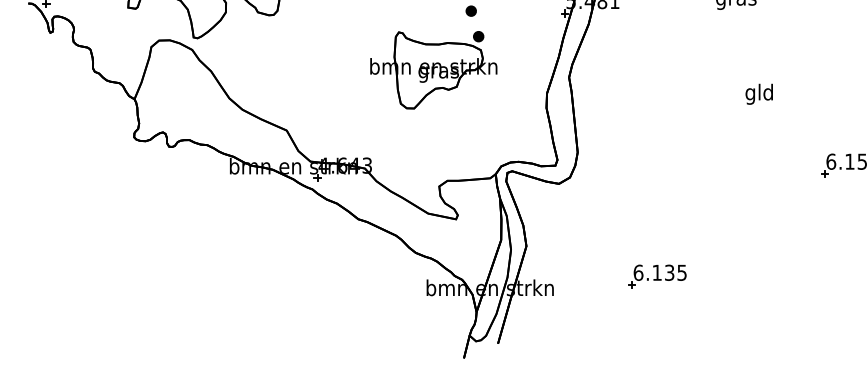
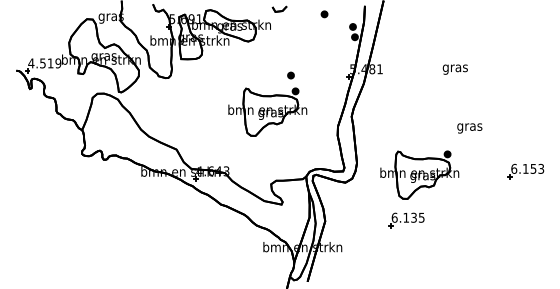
text: (759, 93) -> (469, 126), gld -> gras
part: (678, 170) -> (419, 174), added
part: (657, 277) -> (406, 220), moved

